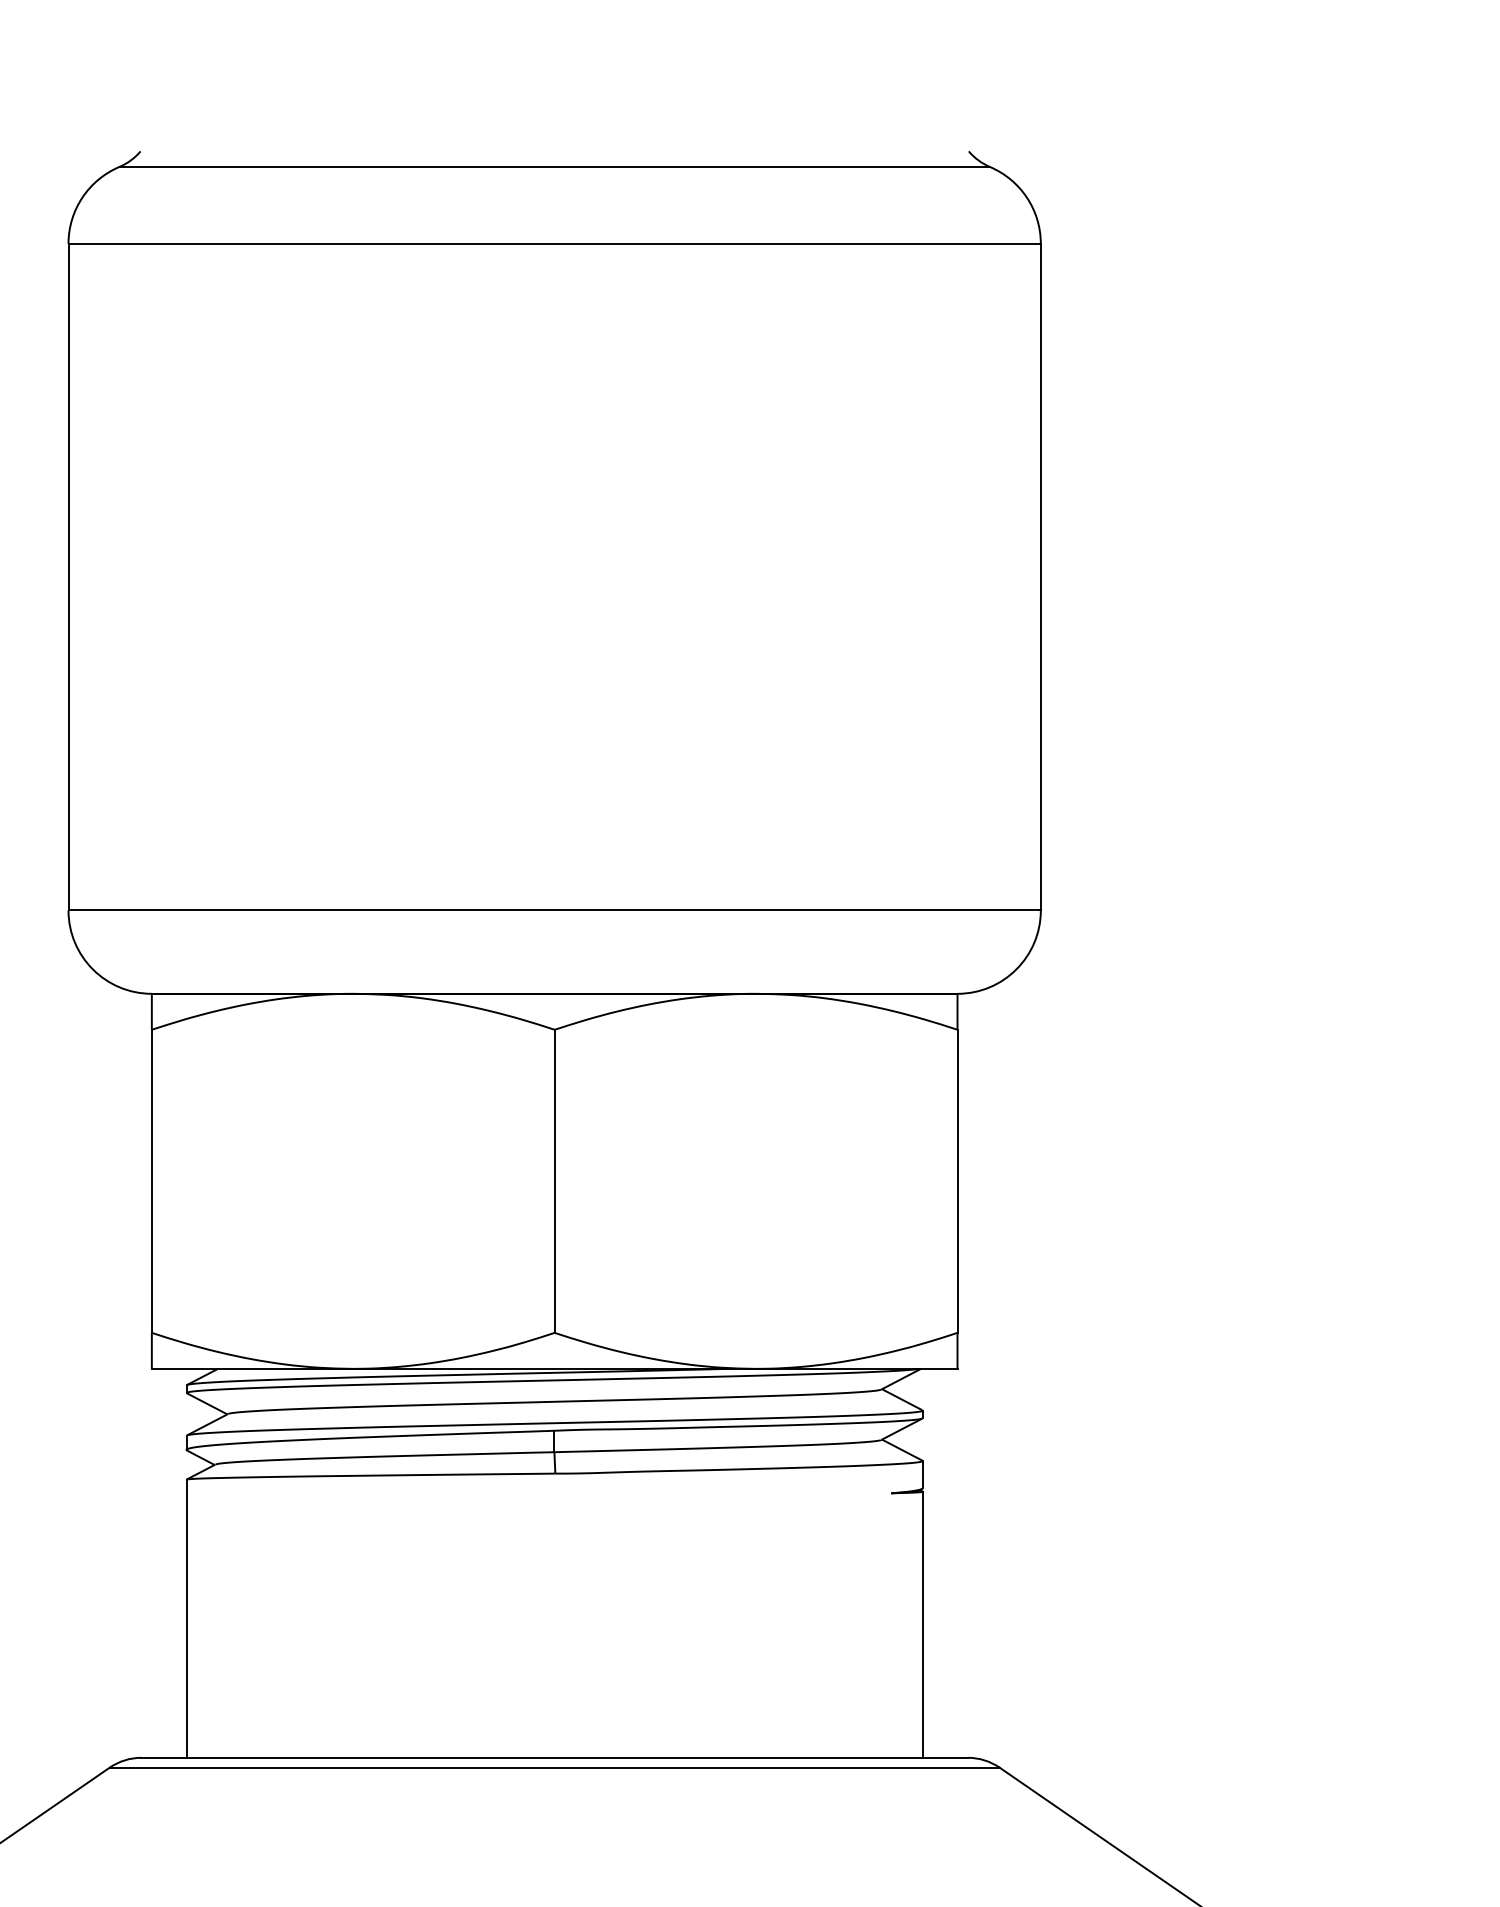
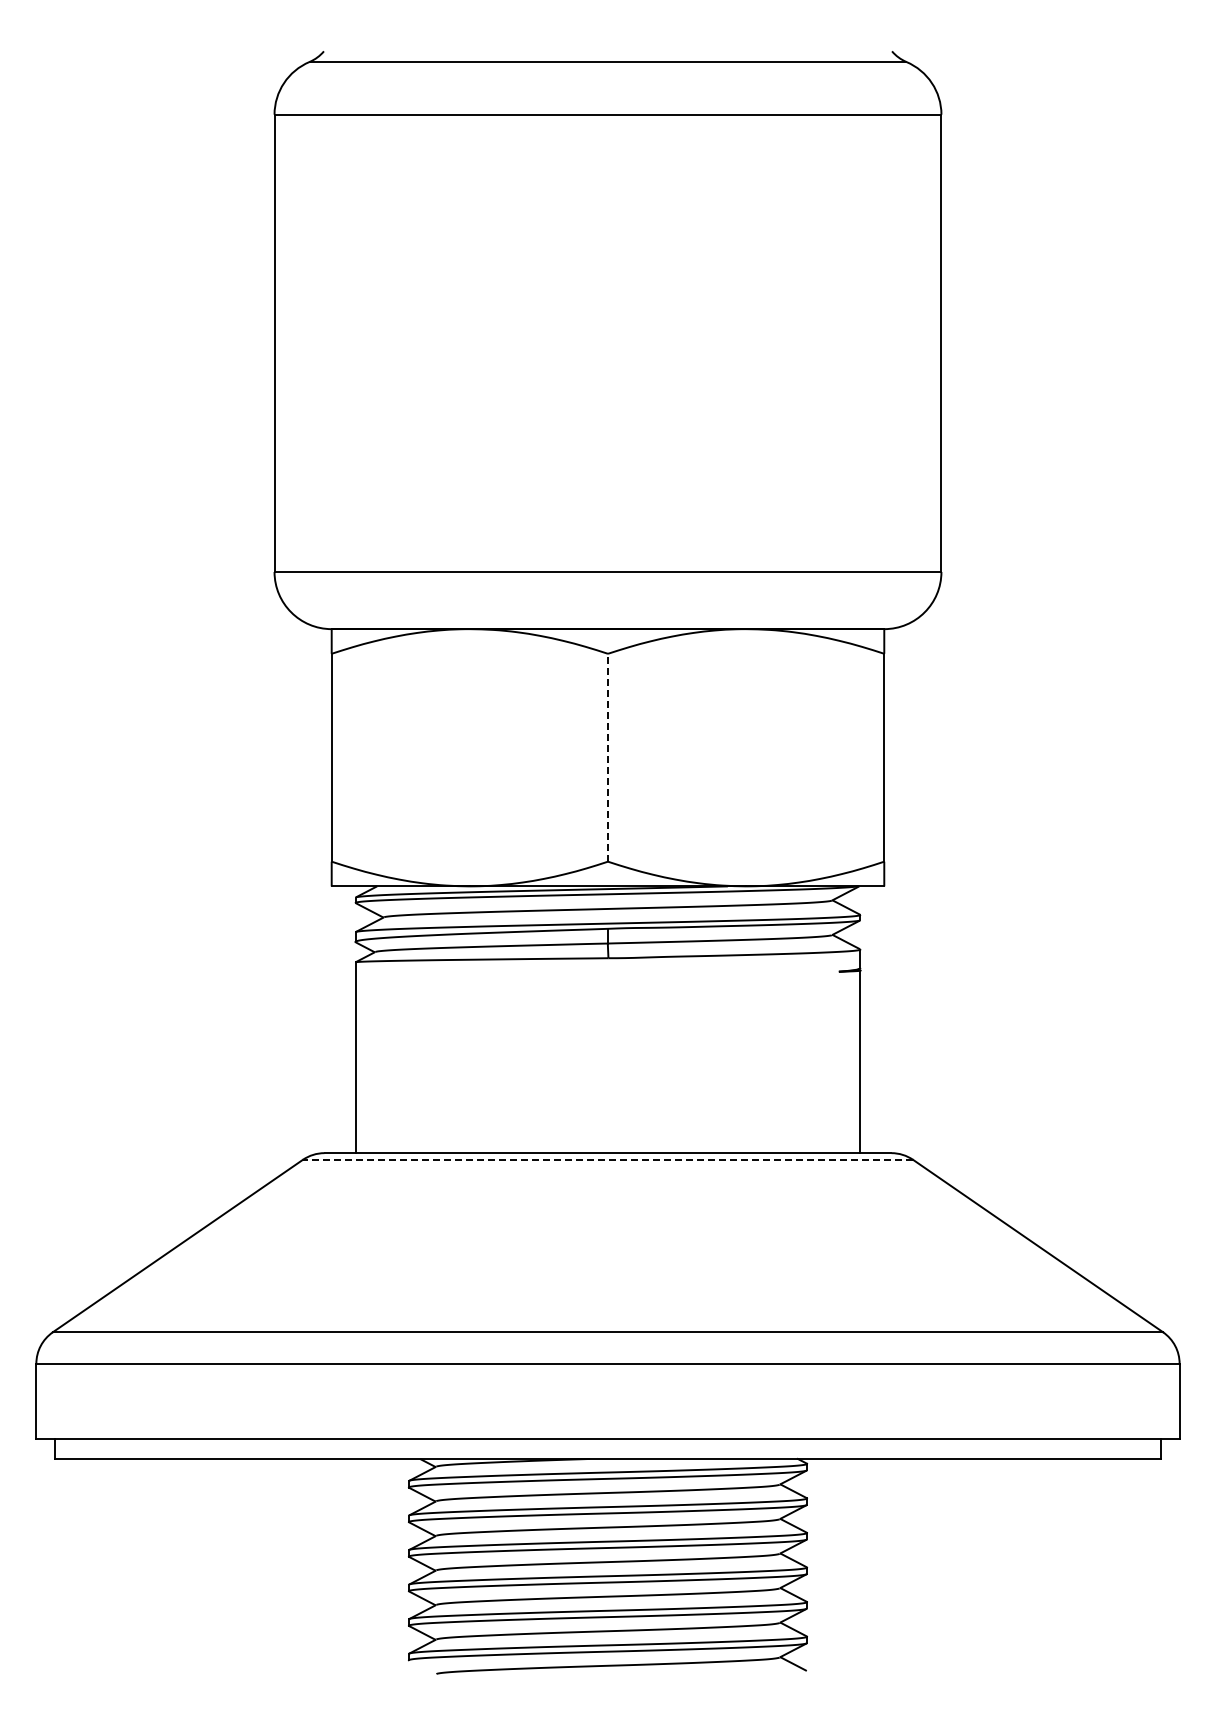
line: (553, 1180) -> (607, 757), solid -> dashed
line: (553, 1767) -> (607, 1159), solid -> dashed

